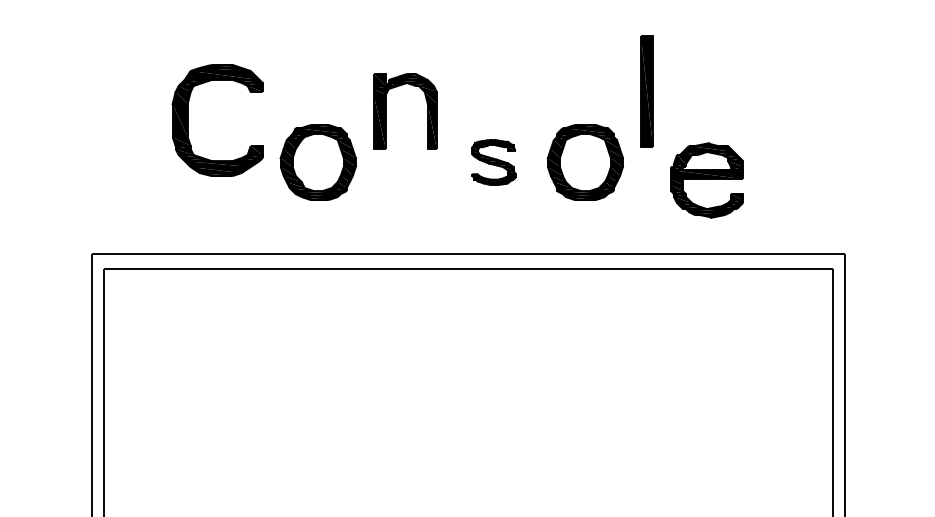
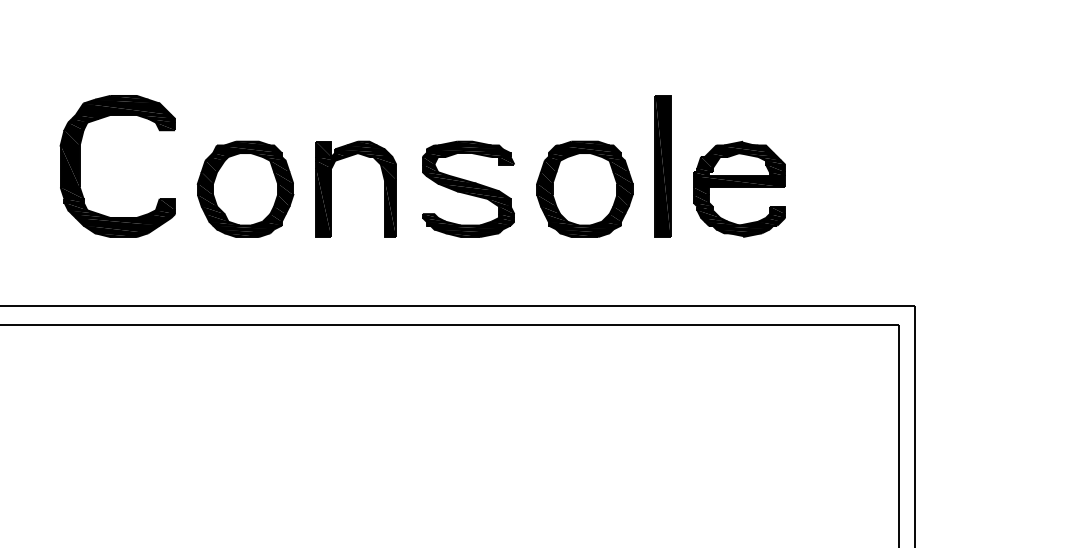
part: (646, 91) -> (662, 166), moved
part: (386, 111) -> (332, 189), moved
part: (188, 120) -> (80, 166), moved
part: (493, 162) -> (468, 189), size x1.67
part: (706, 180) -> (738, 189), moved

